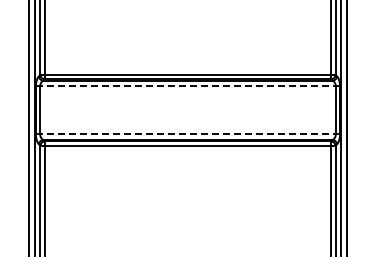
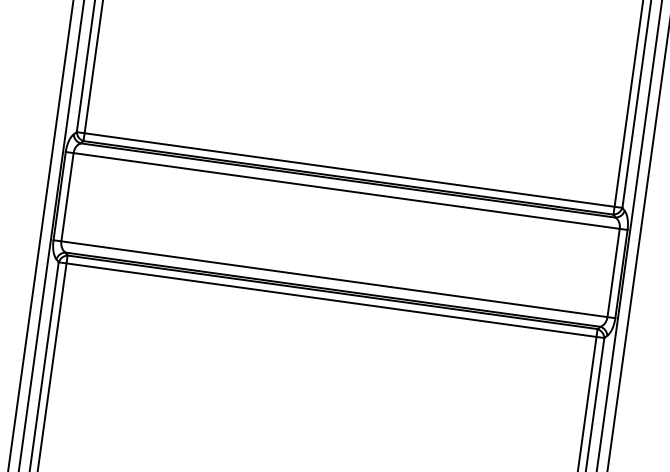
line: (187, 86) -> (345, 190), dashed -> solid
line: (187, 134) -> (333, 279), dashed -> solid

